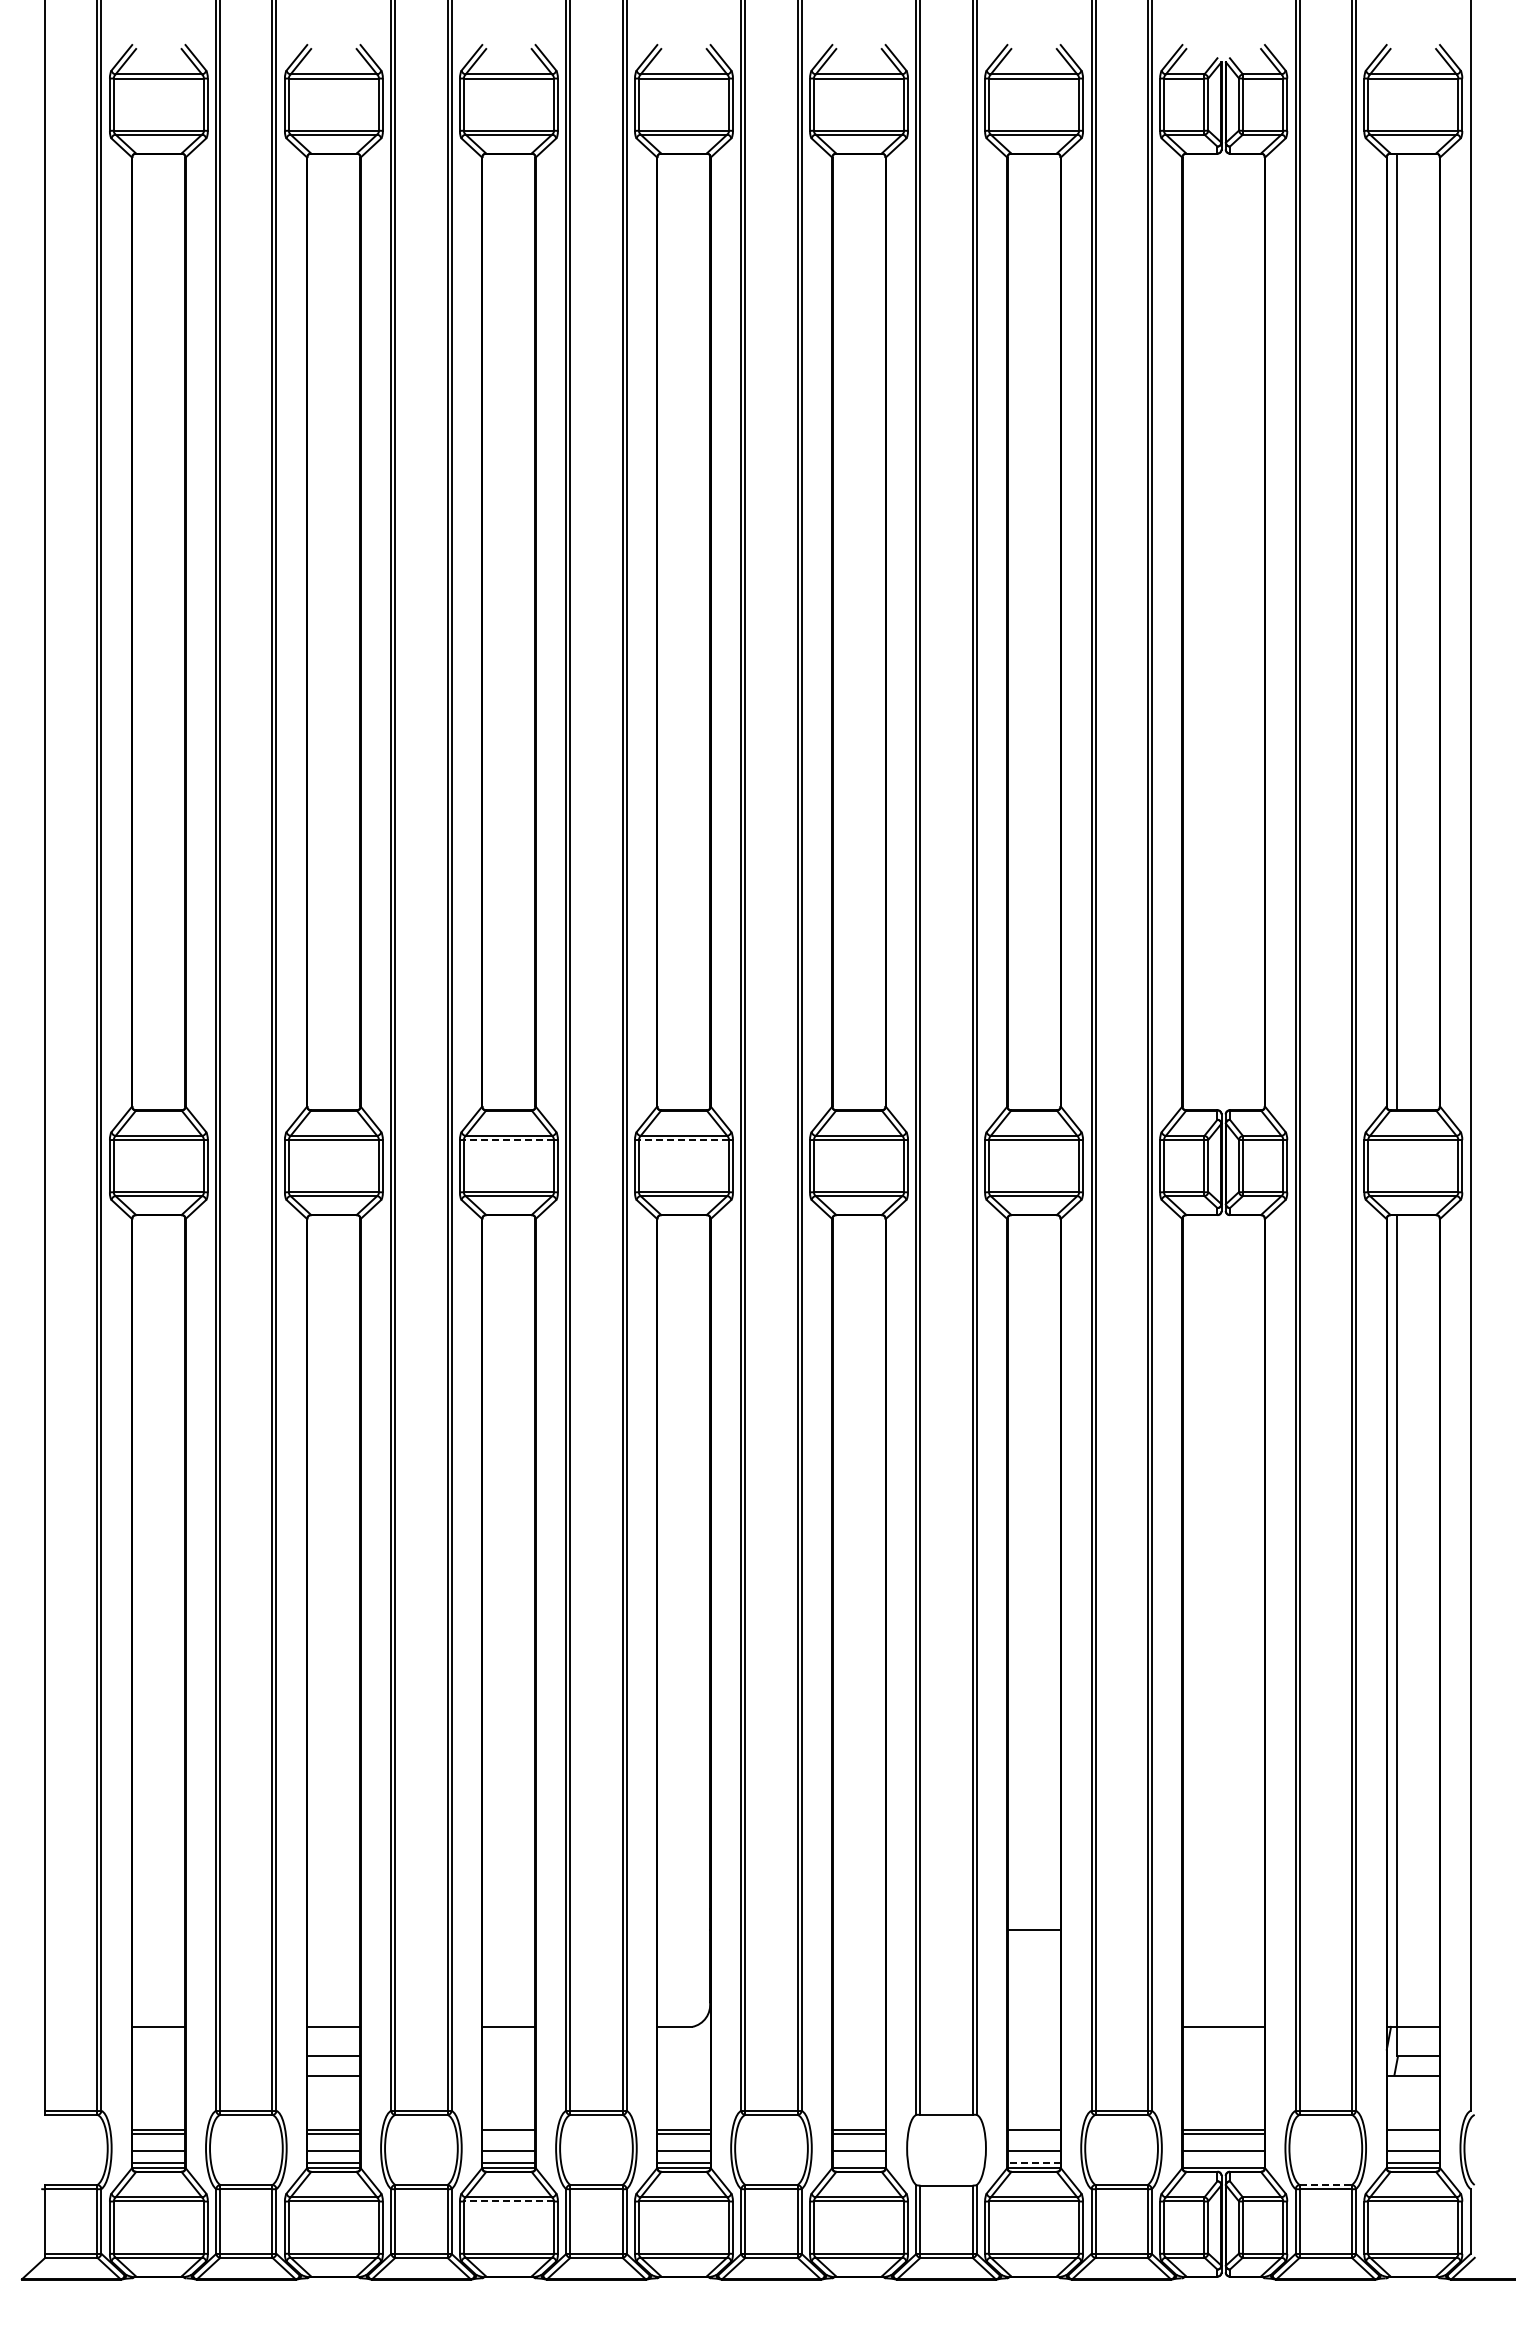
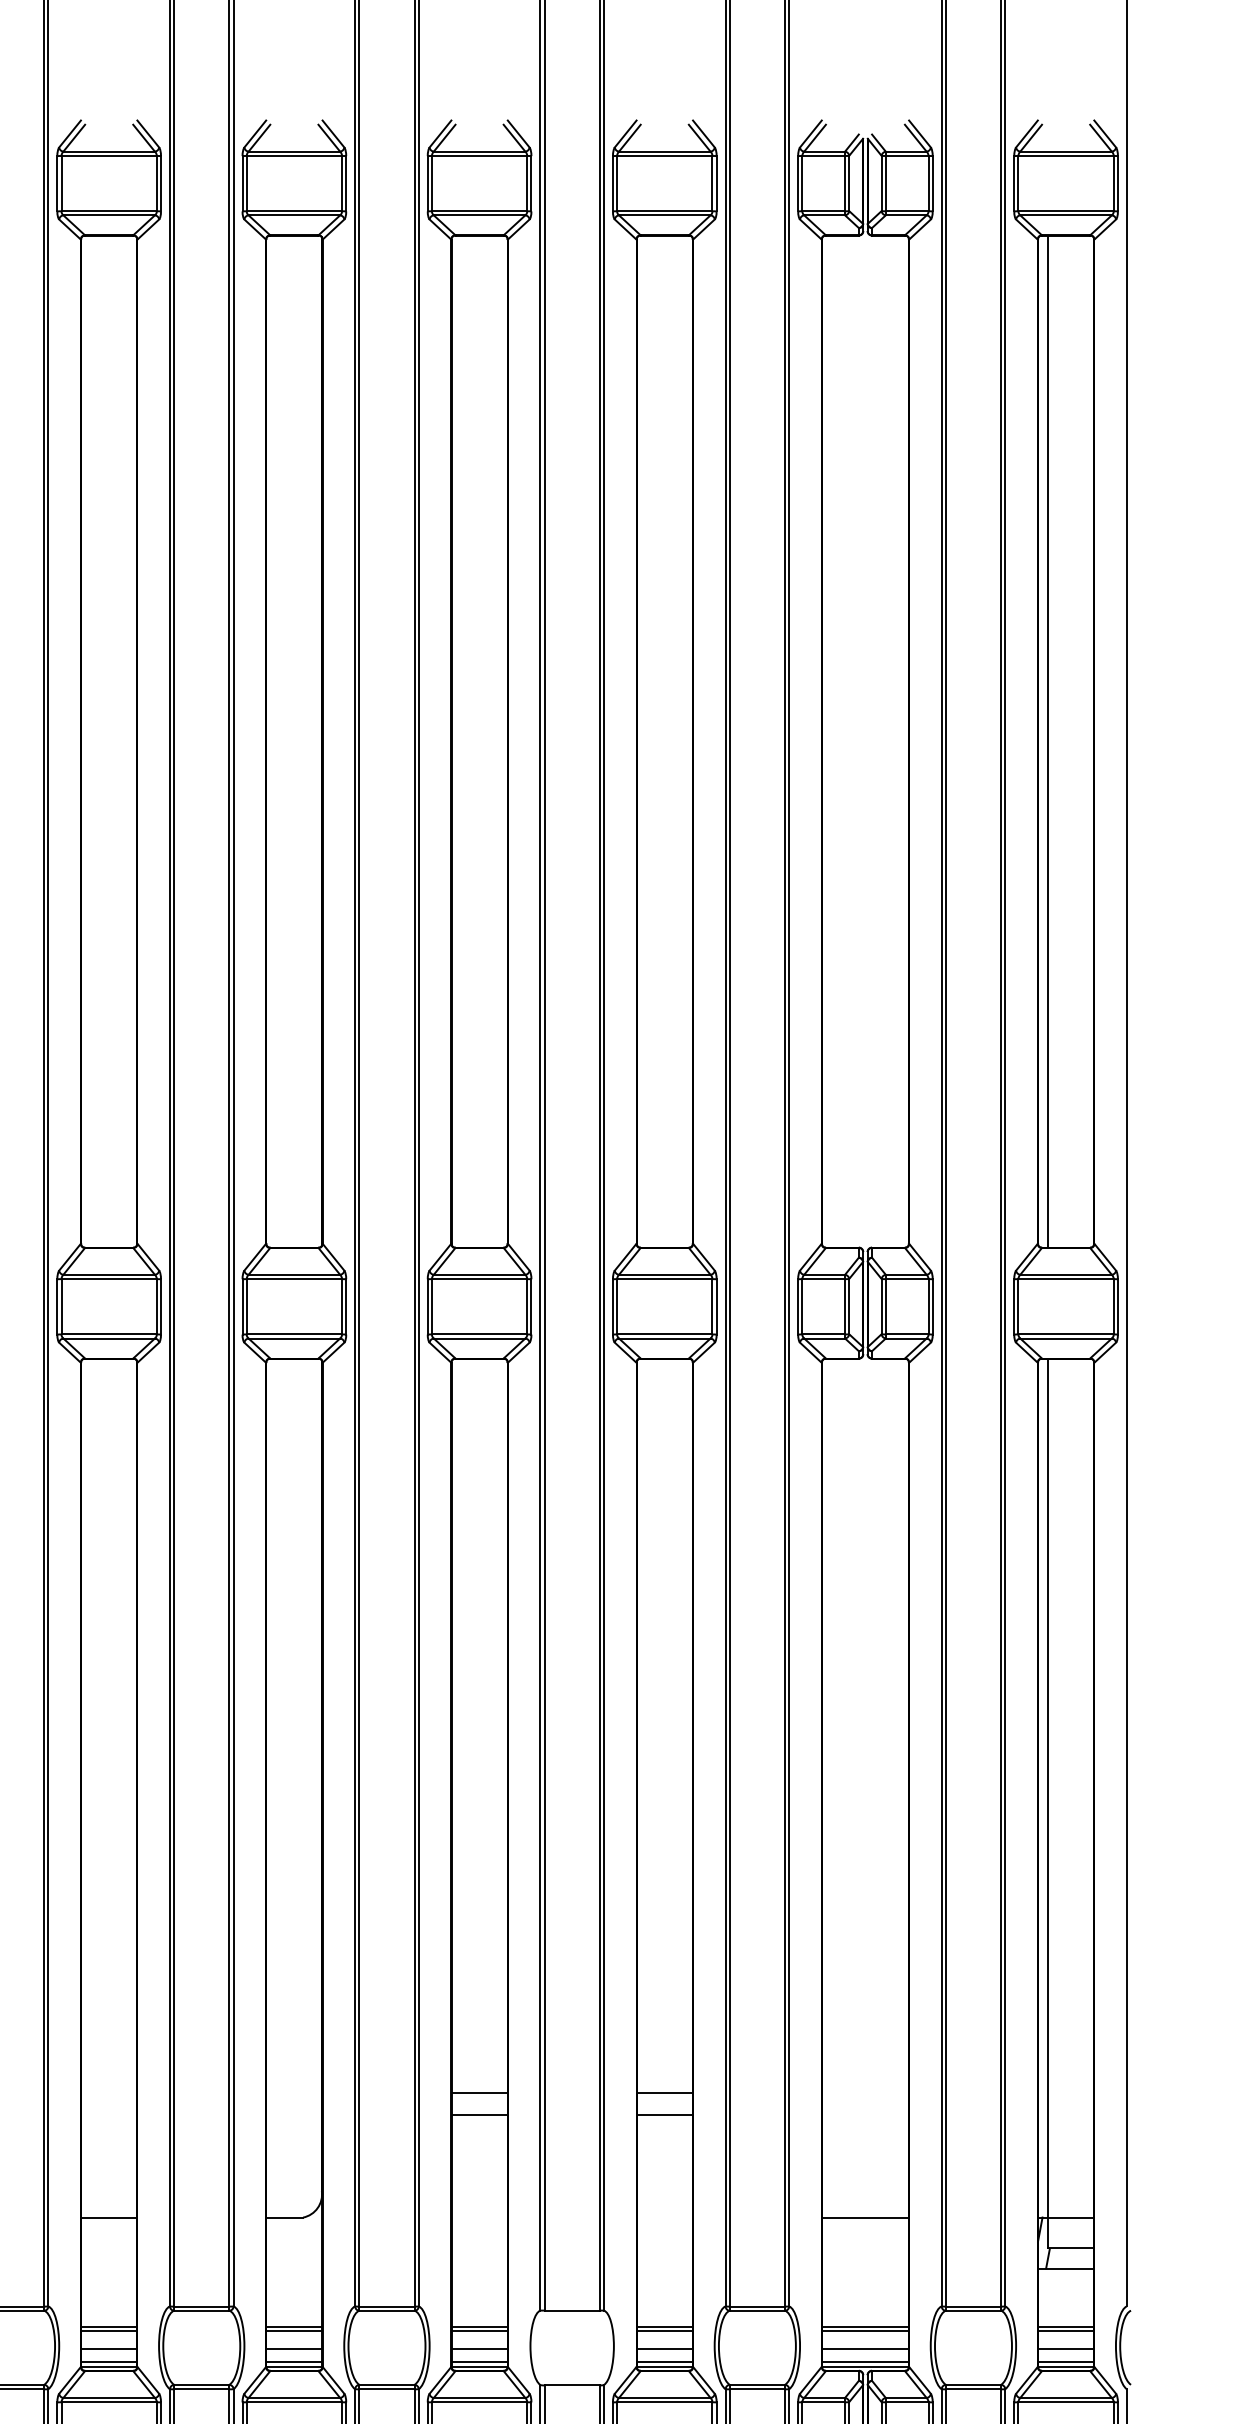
line: (508, 1140) -> (108, 1279), dashed -> solid
line: (683, 1140) -> (293, 1279), dashed -> solid
line: (858, 1909) -> (479, 2093), added
line: (1033, 1909) -> (664, 2093), added
line: (858, 1930) -> (479, 2115), added
line: (508, 2134) -> (108, 2331), added
line: (1033, 2134) -> (664, 2331), added
line: (1412, 2134) -> (1065, 2331), added
line: (858, 2163) -> (479, 2362), added
line: (1034, 2163) -> (665, 2362), dashed -> solid
line: (1223, 2163) -> (865, 2362), added
line: (1326, 2184) -> (974, 2384), dashed -> solid
line: (508, 2201) -> (108, 2402), dashed -> solid

